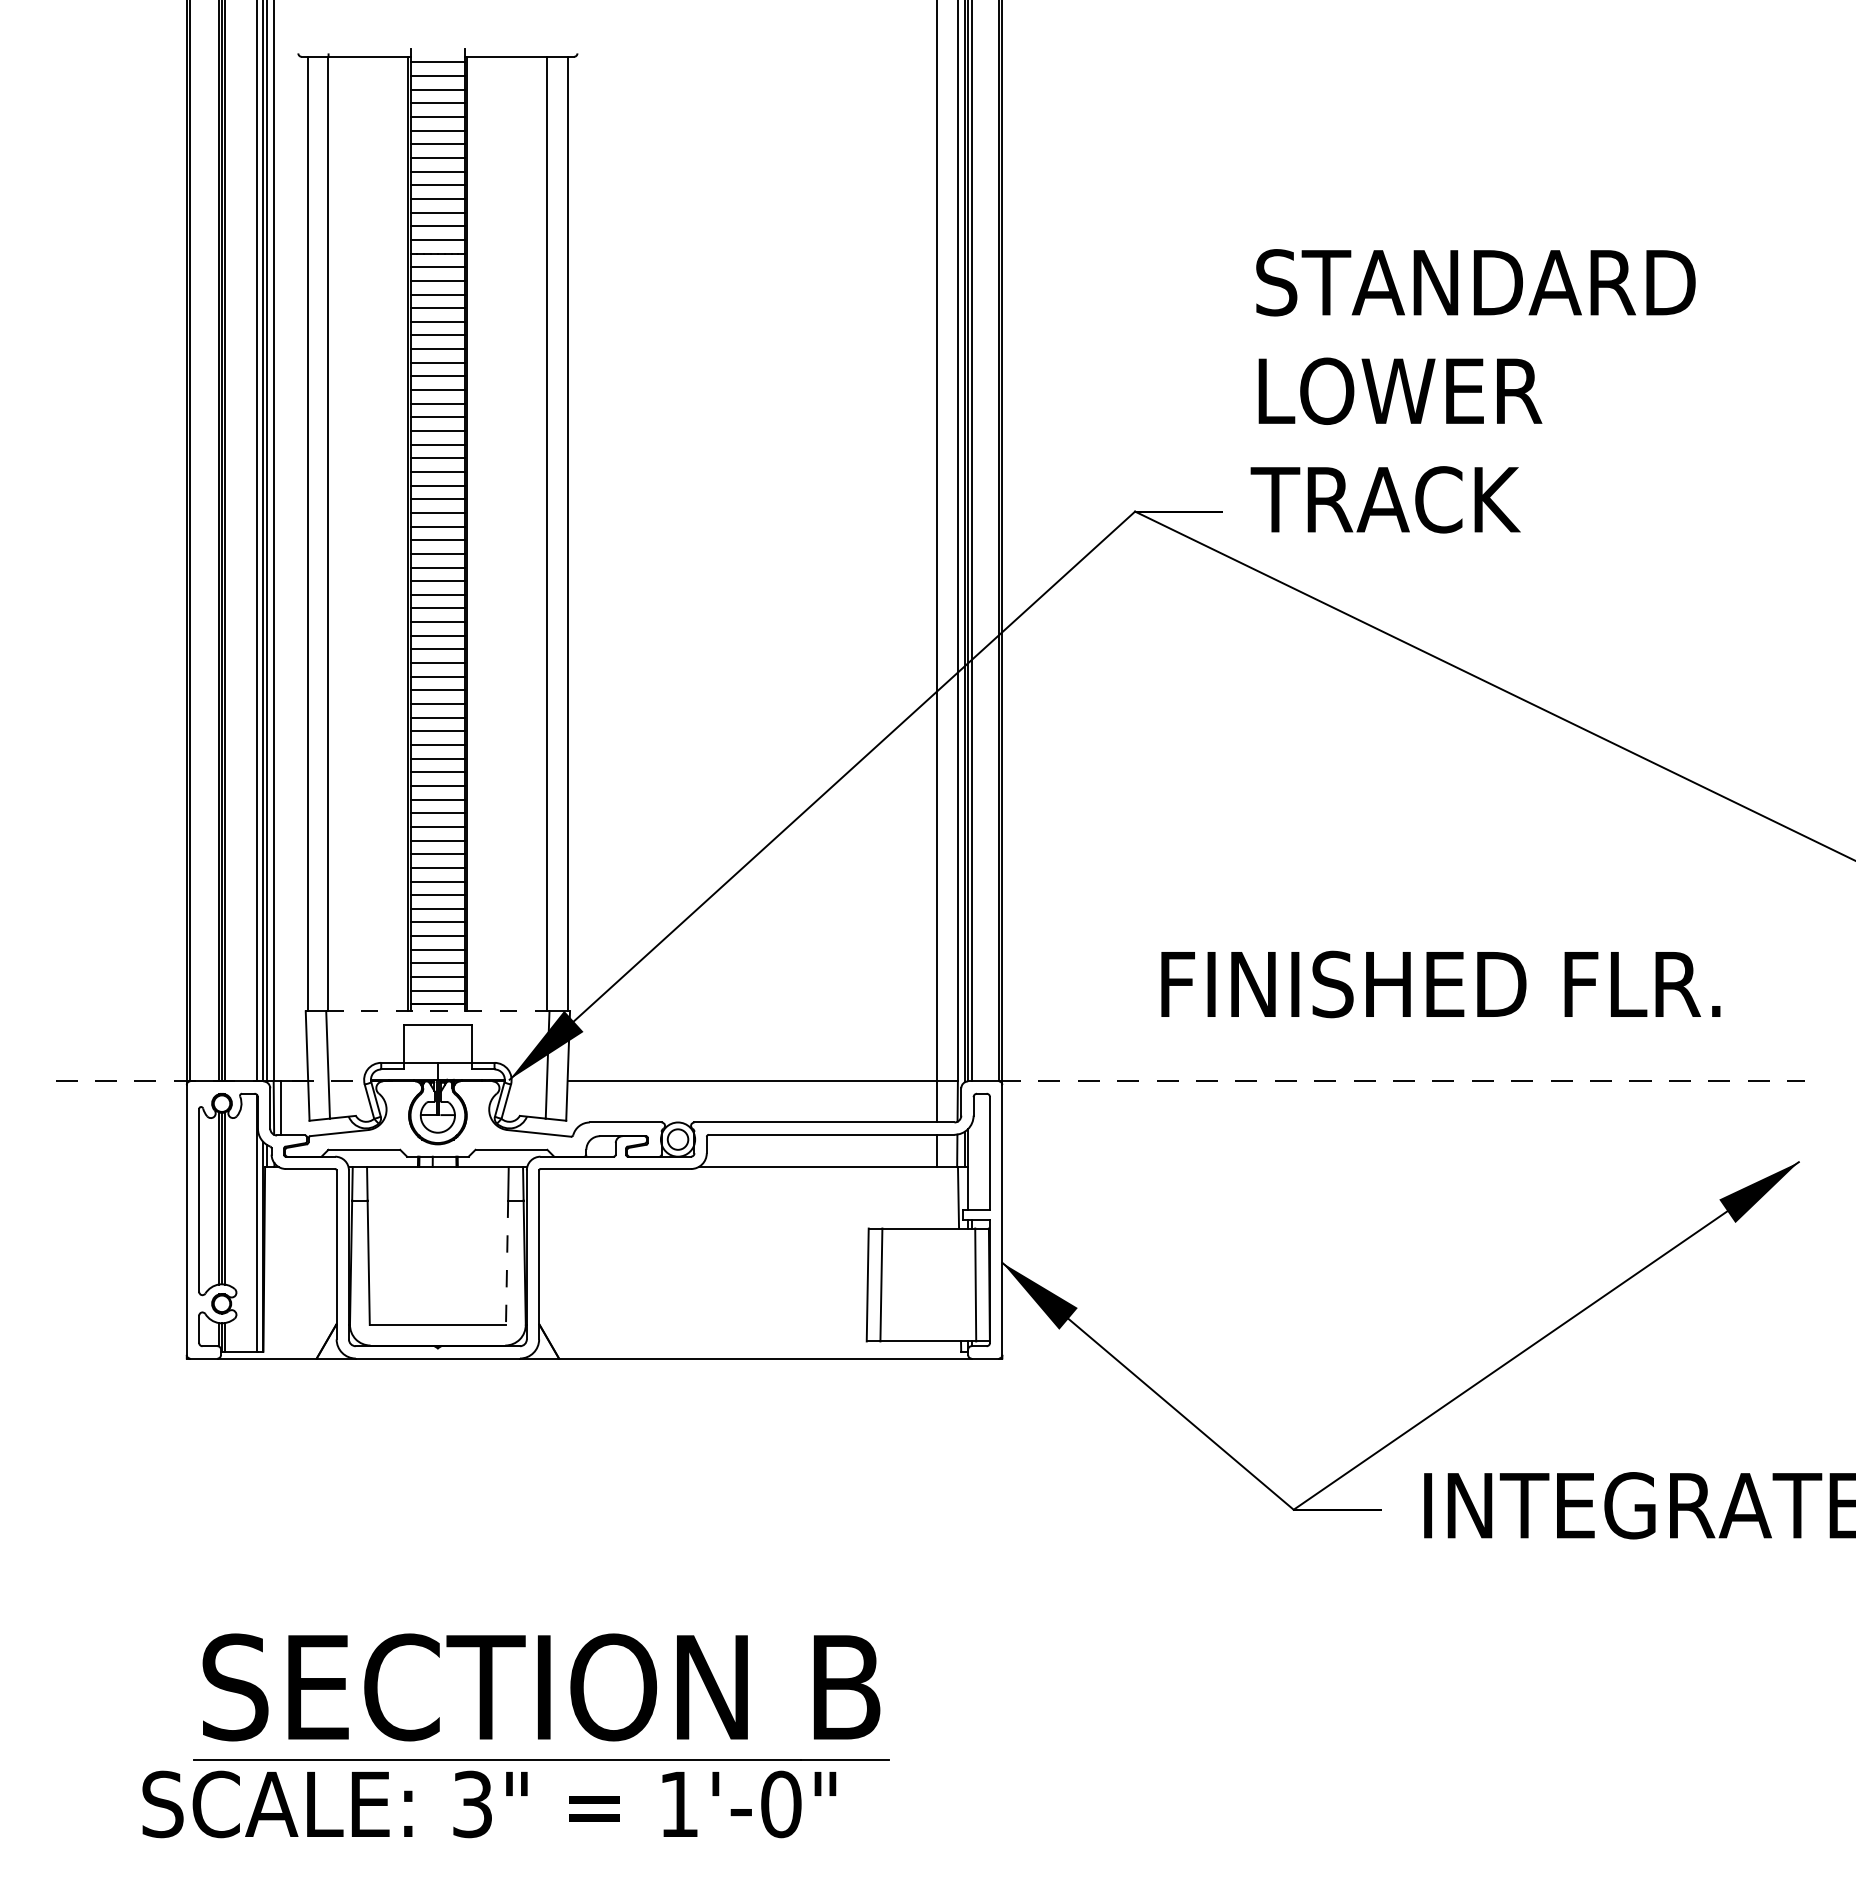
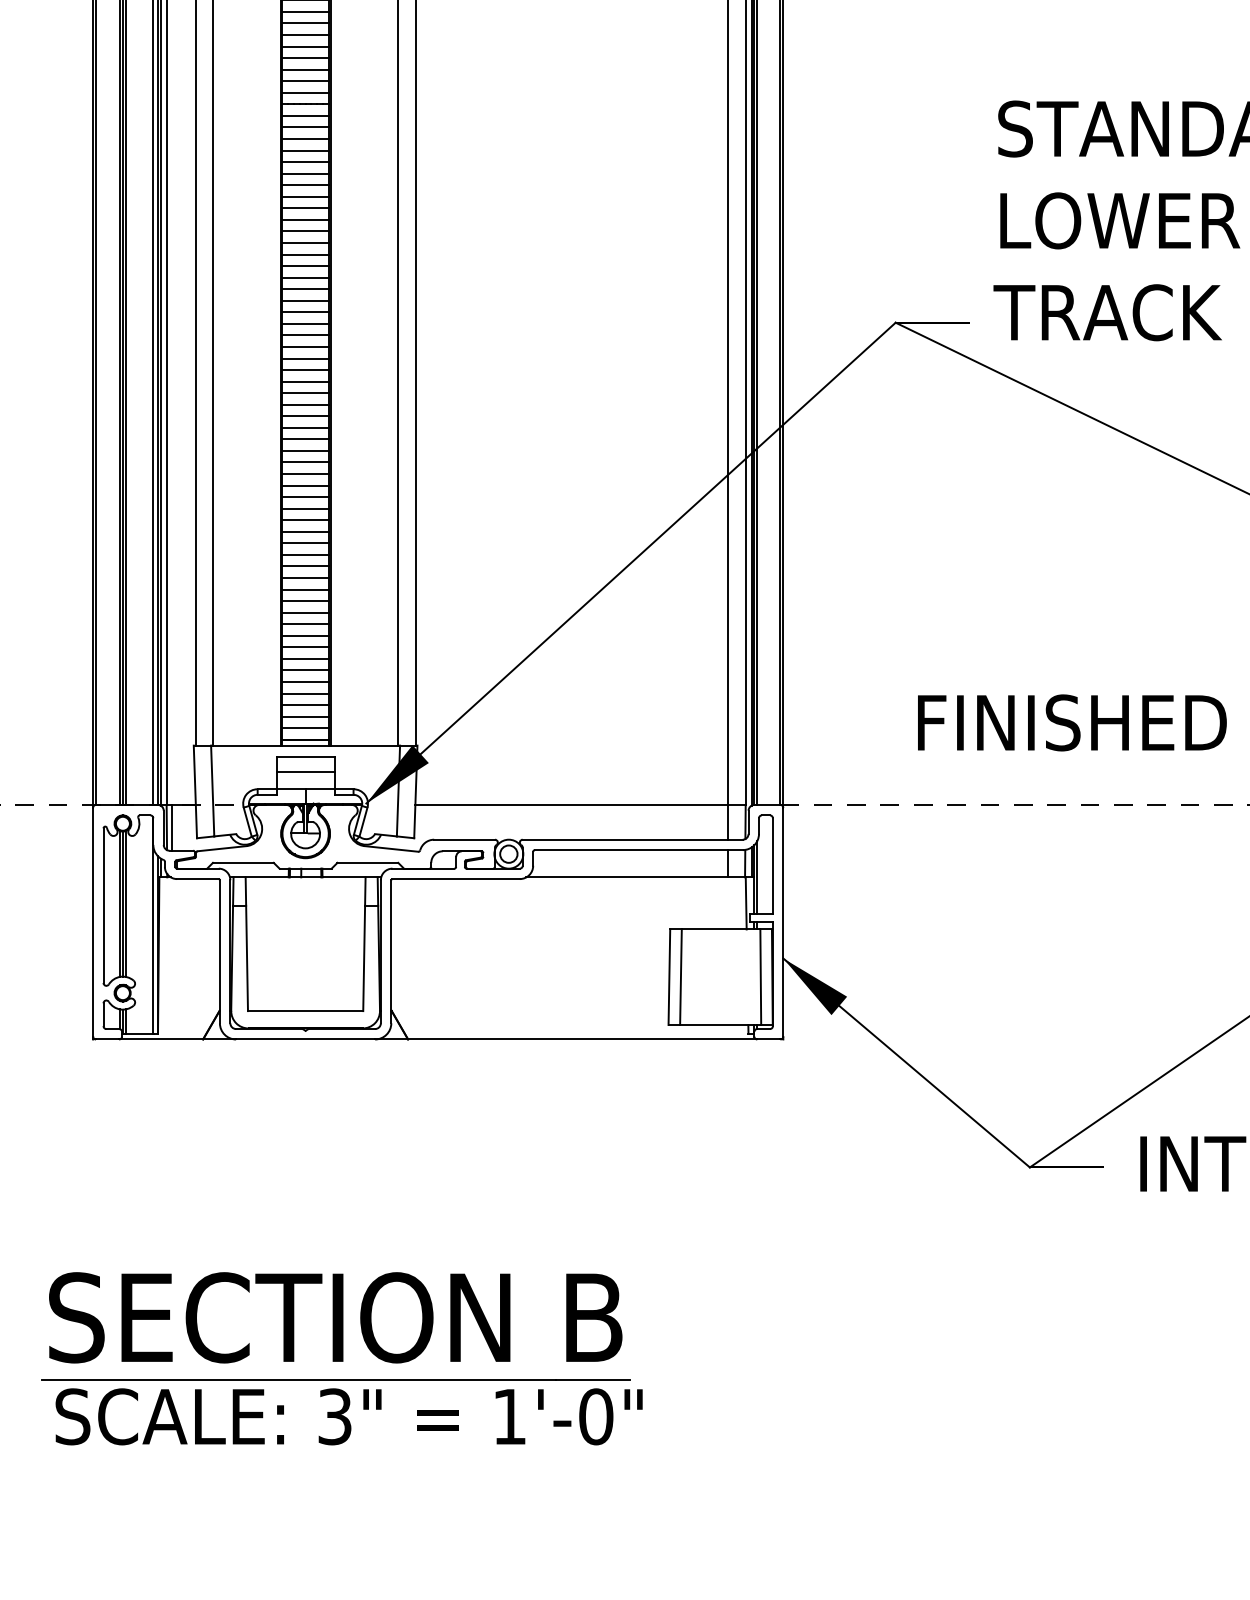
line: (437, 1011) -> (305, 745), dashed -> solid
line: (437, 1042) -> (305, 772), added
line: (971, 1166) -> (757, 876), added
line: (507, 1263) -> (364, 959), dashed -> solid
part: (541, 1696) -> (335, 1325), moved

